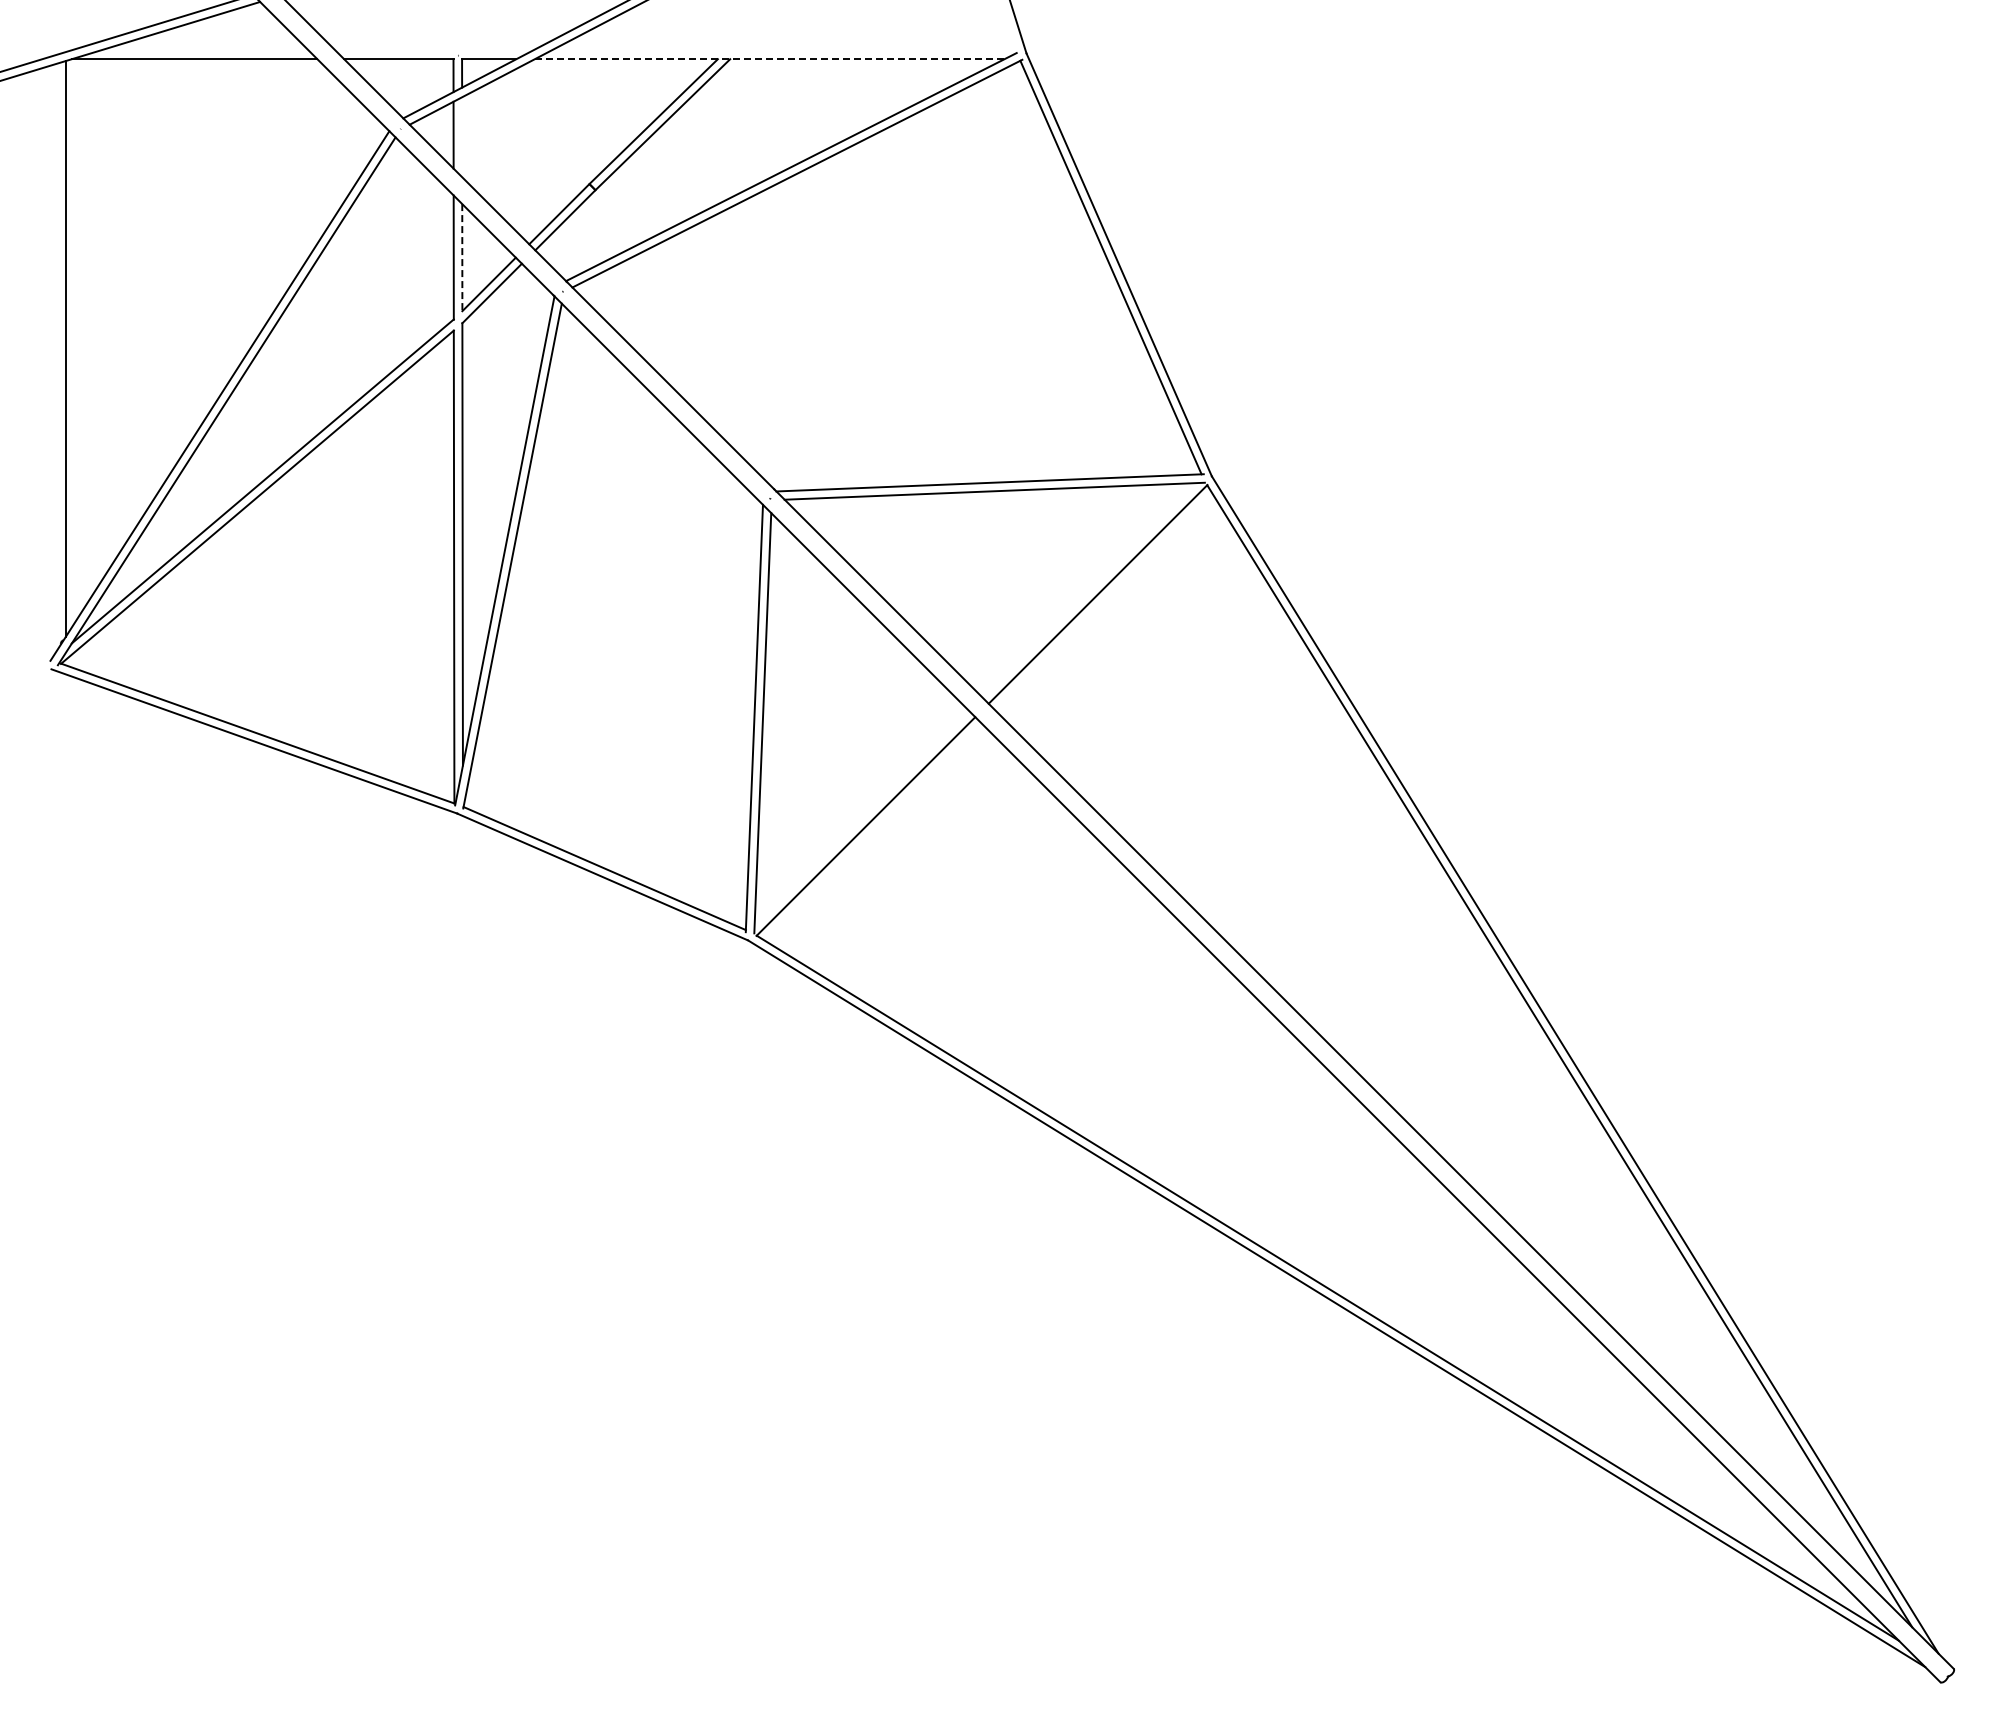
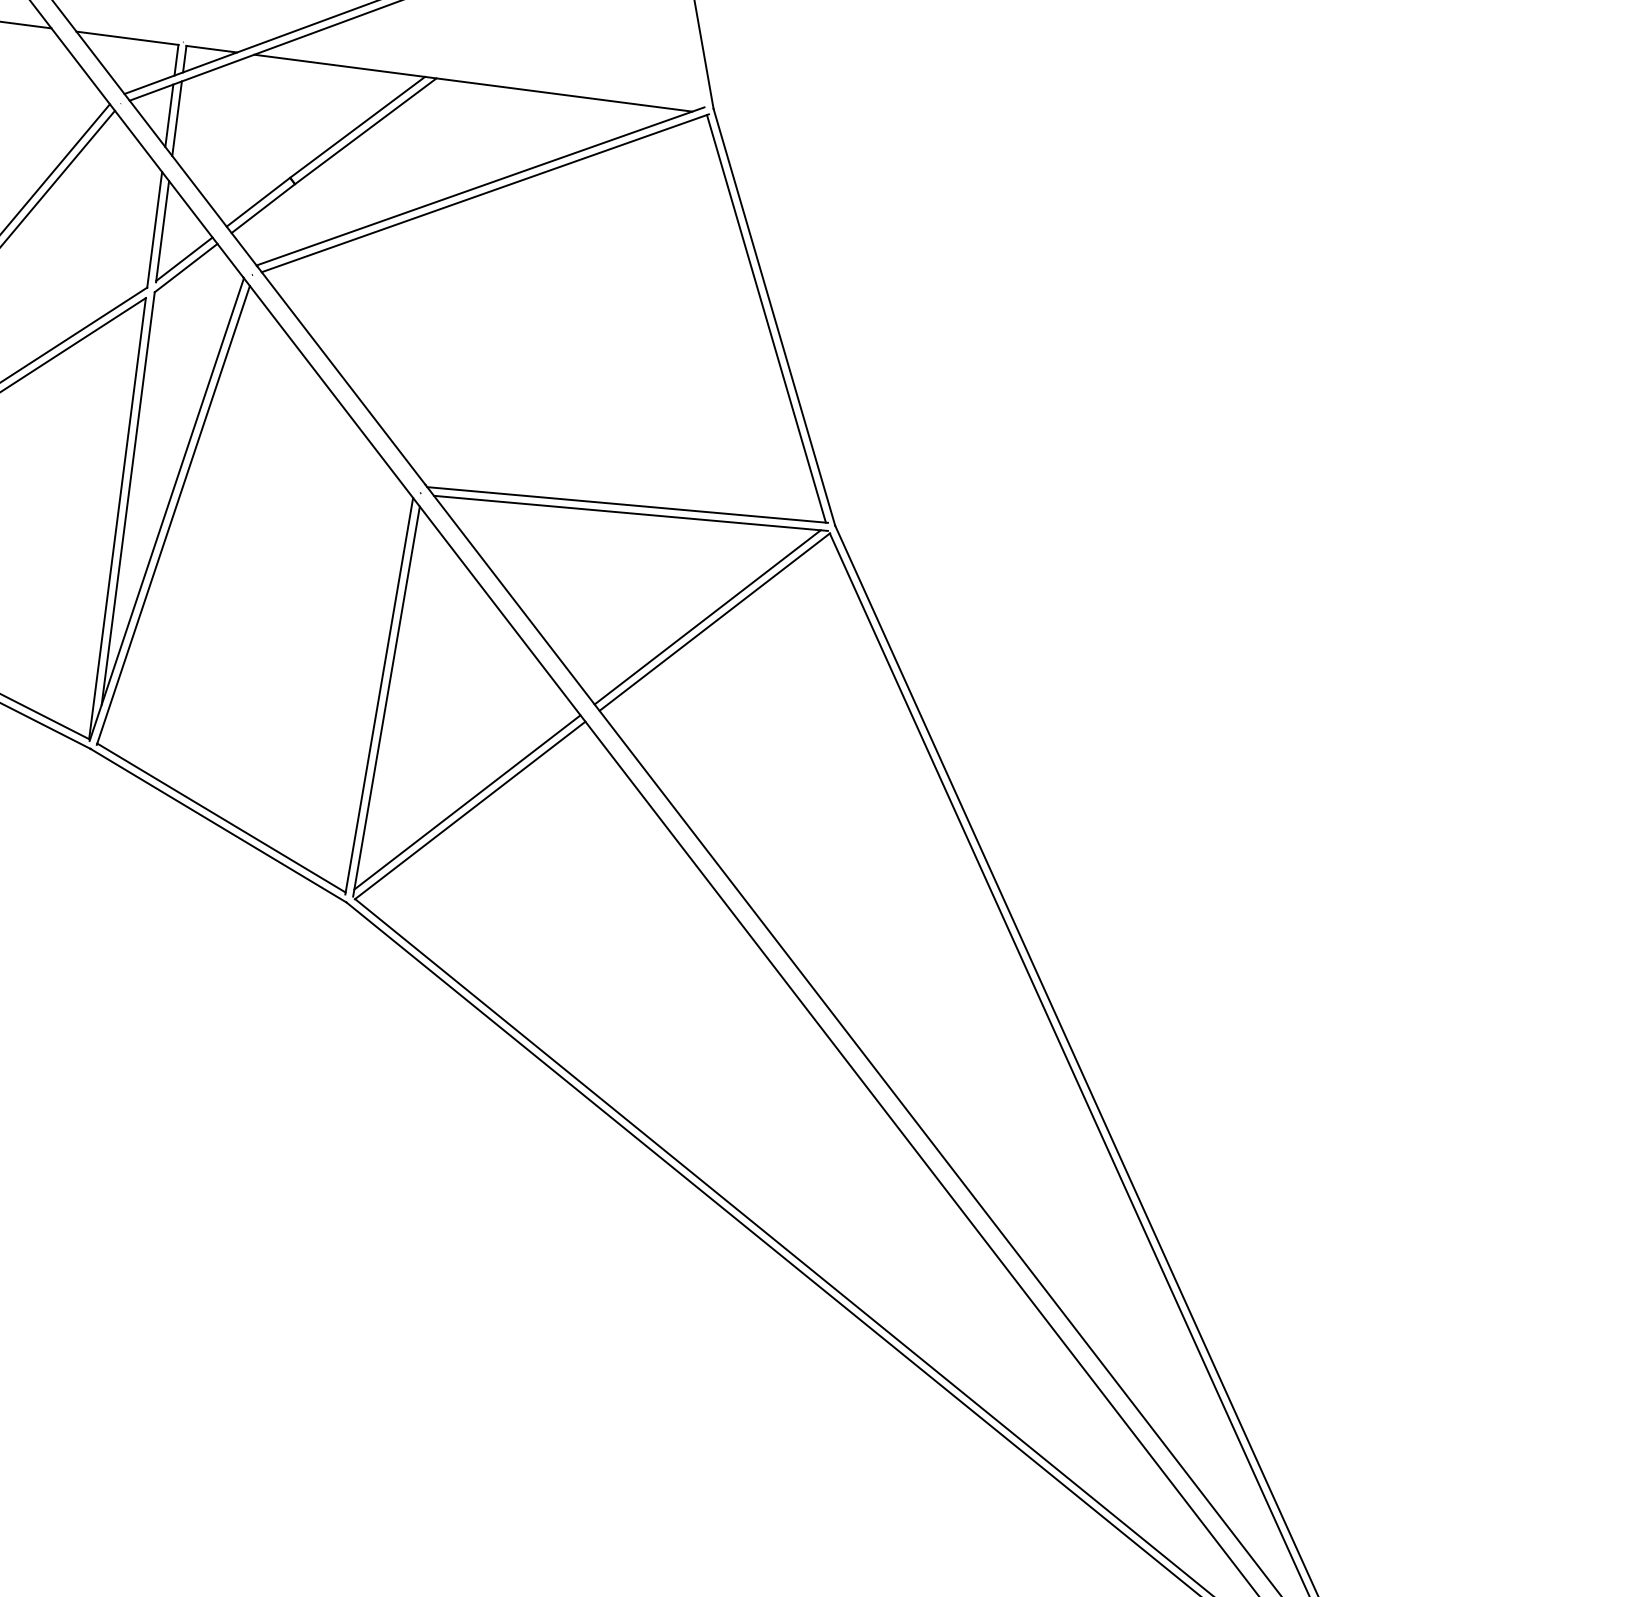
line: (769, 59) -> (473, 83), dashed -> solid
line: (462, 137) -> (177, 118), added
line: (462, 258) -> (162, 231), dashed -> solid
line: (1089, 590) -> (707, 617), added
line: (861, 818) -> (467, 802), added

